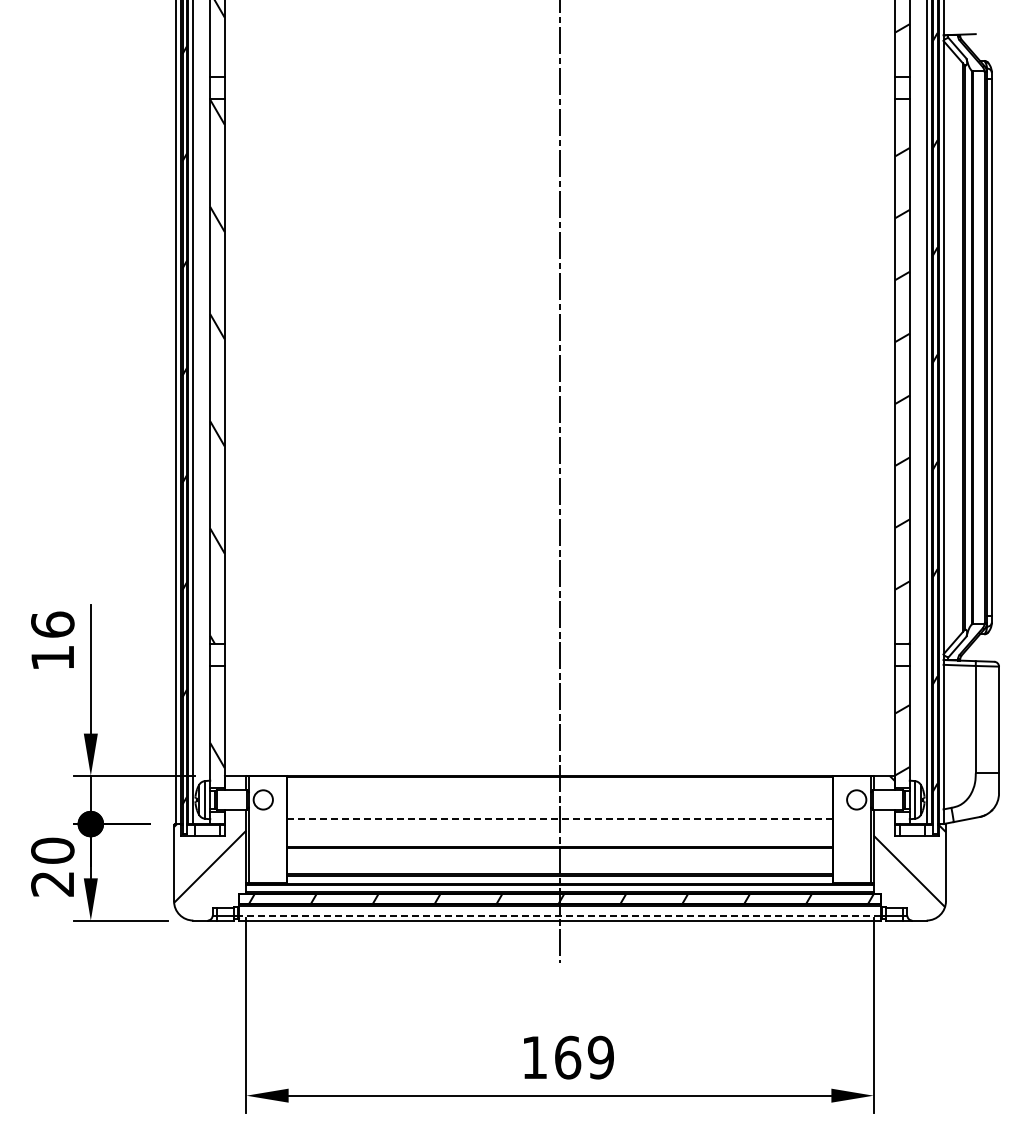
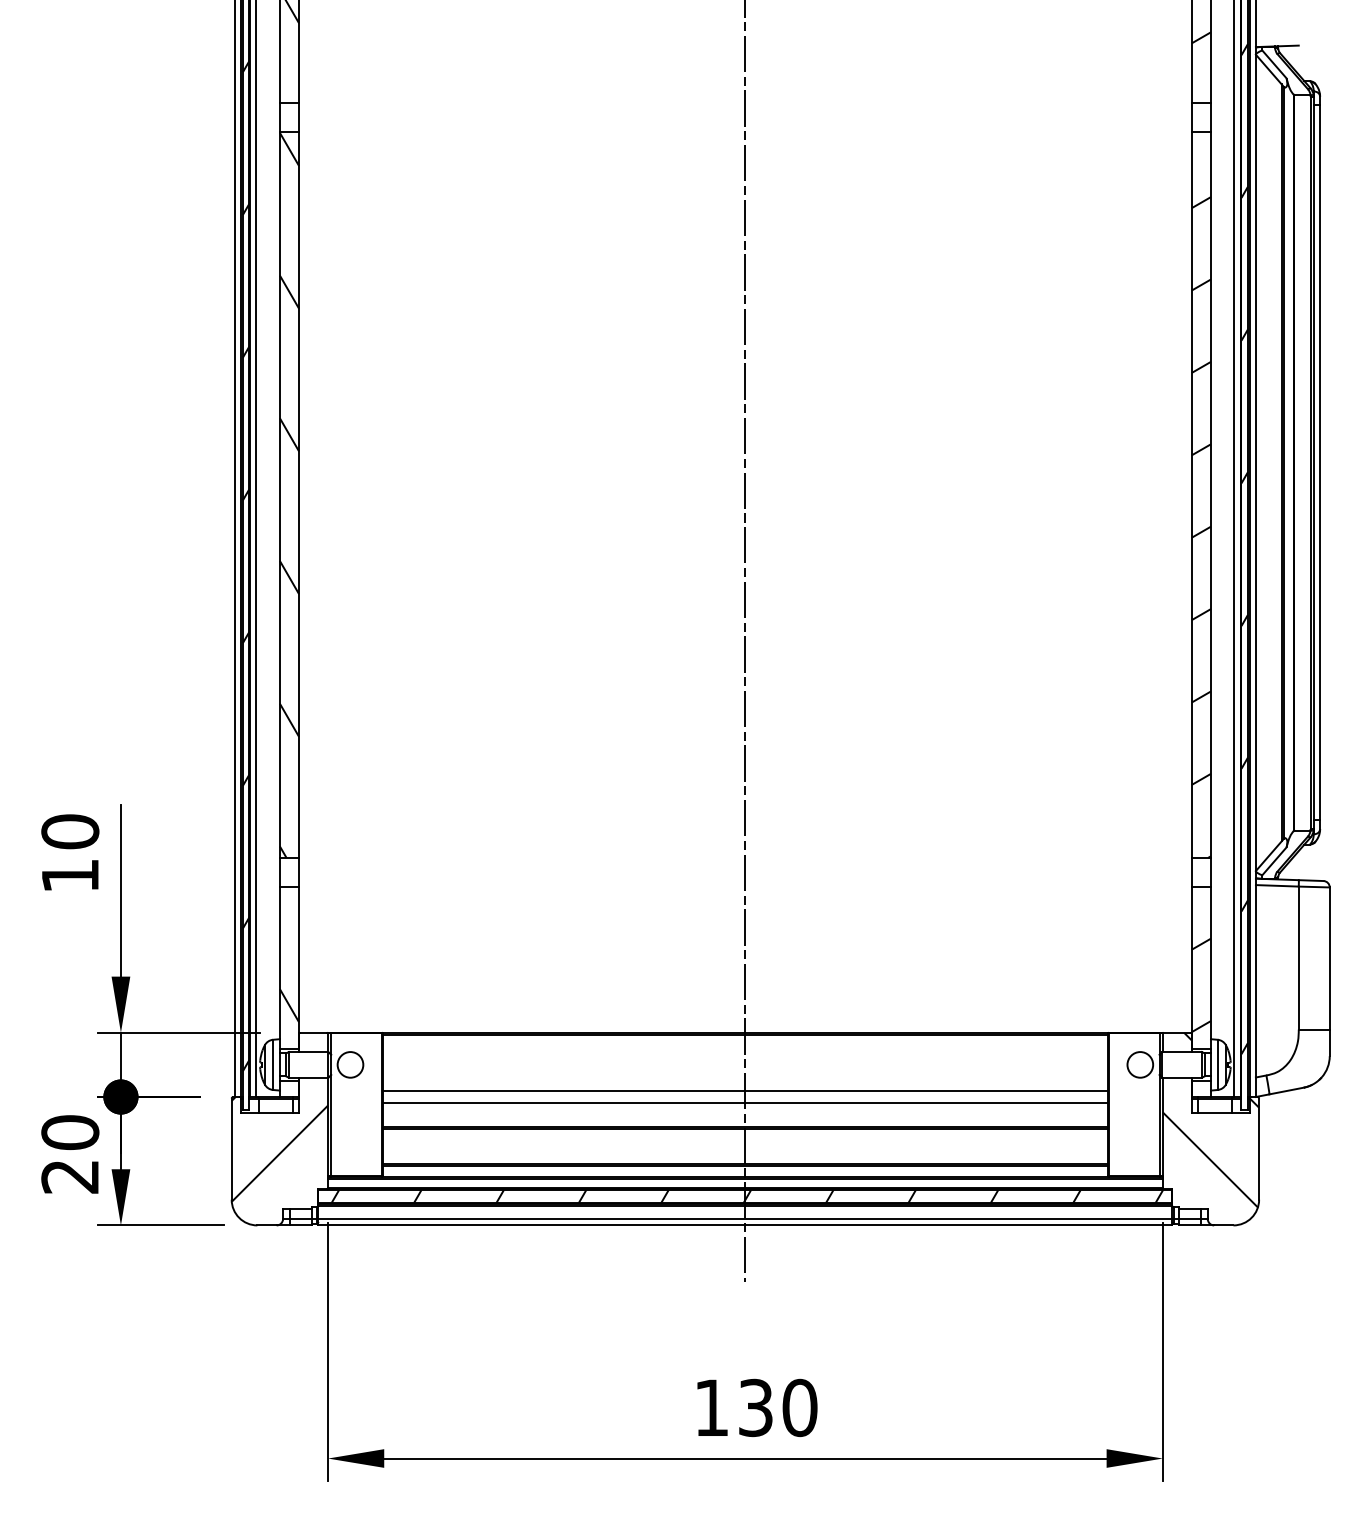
text: (52, 624) -> (69, 831), 16 -> 10
line: (560, 819) -> (746, 1090), dashed -> solid
line: (559, 828) -> (744, 1102), added
line: (560, 915) -> (746, 1218), dashed -> solid
text: (584, 1057) -> (778, 1407), 169 -> 130

